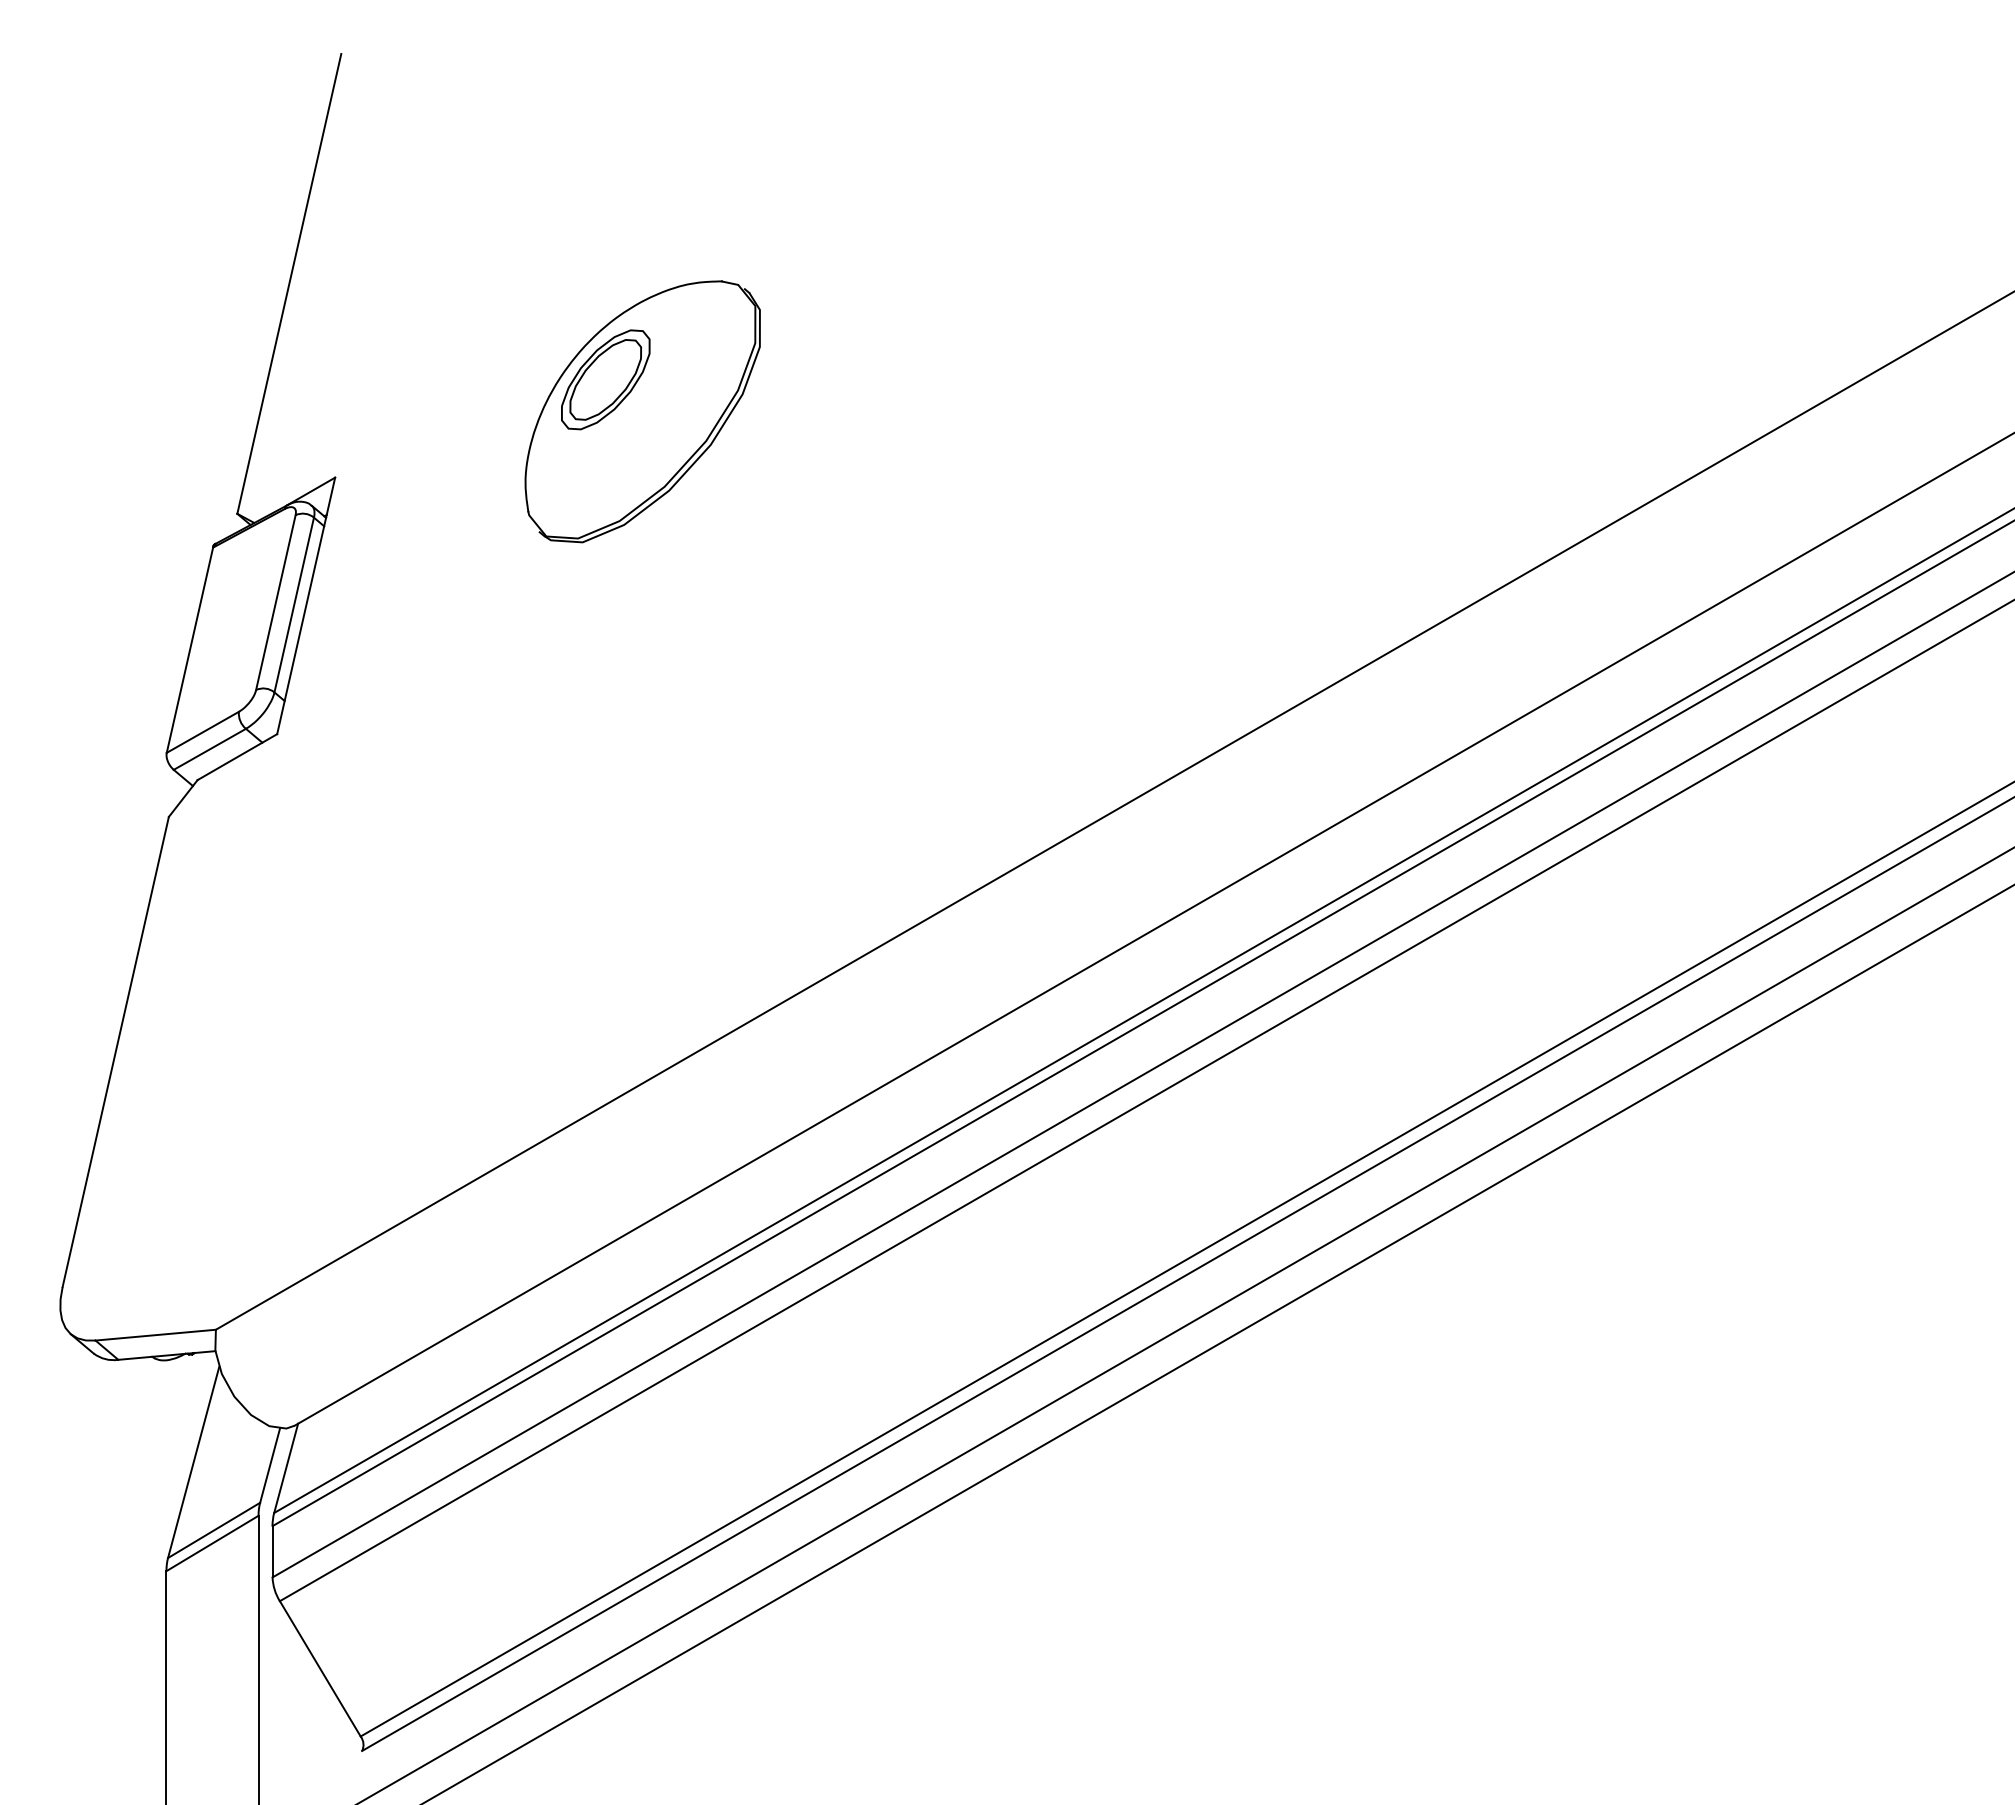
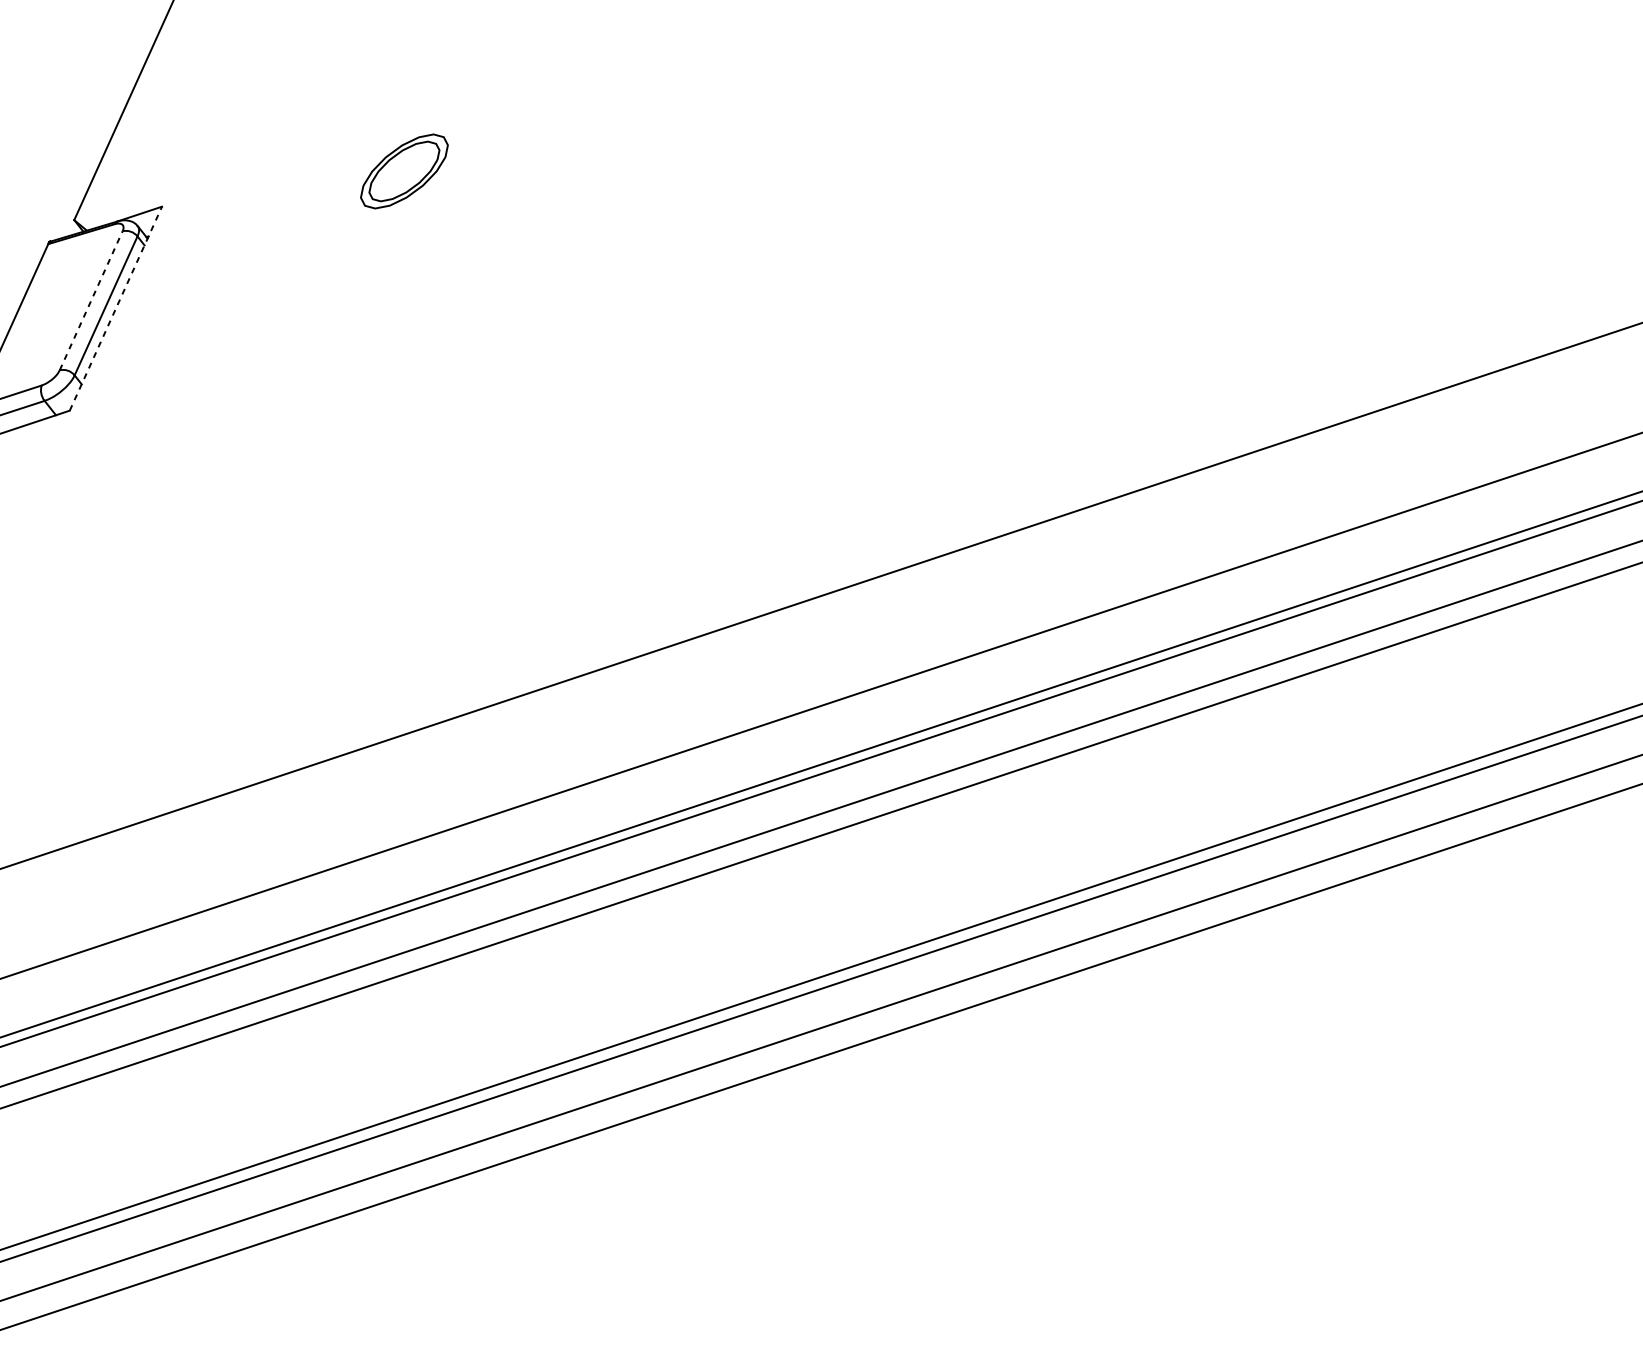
part: (642, 411) -> (429, 204), removed
line: (275, 602) -> (90, 300), solid -> dashed
line: (306, 605) -> (116, 308), solid -> dashed

